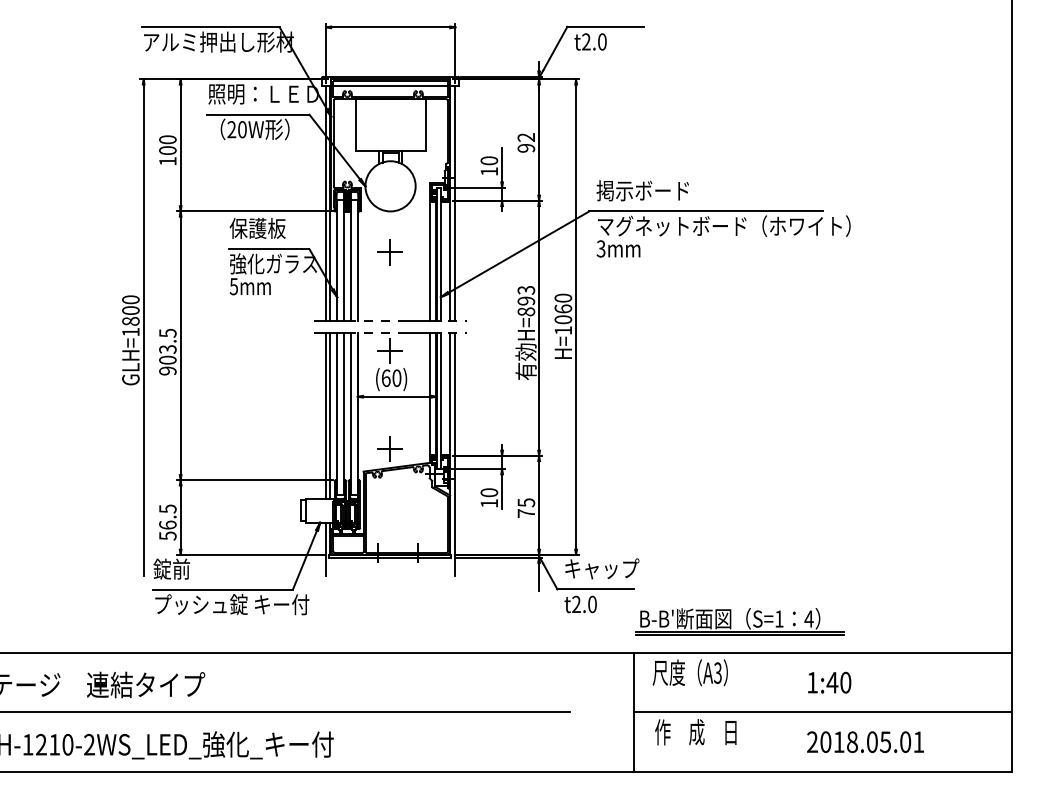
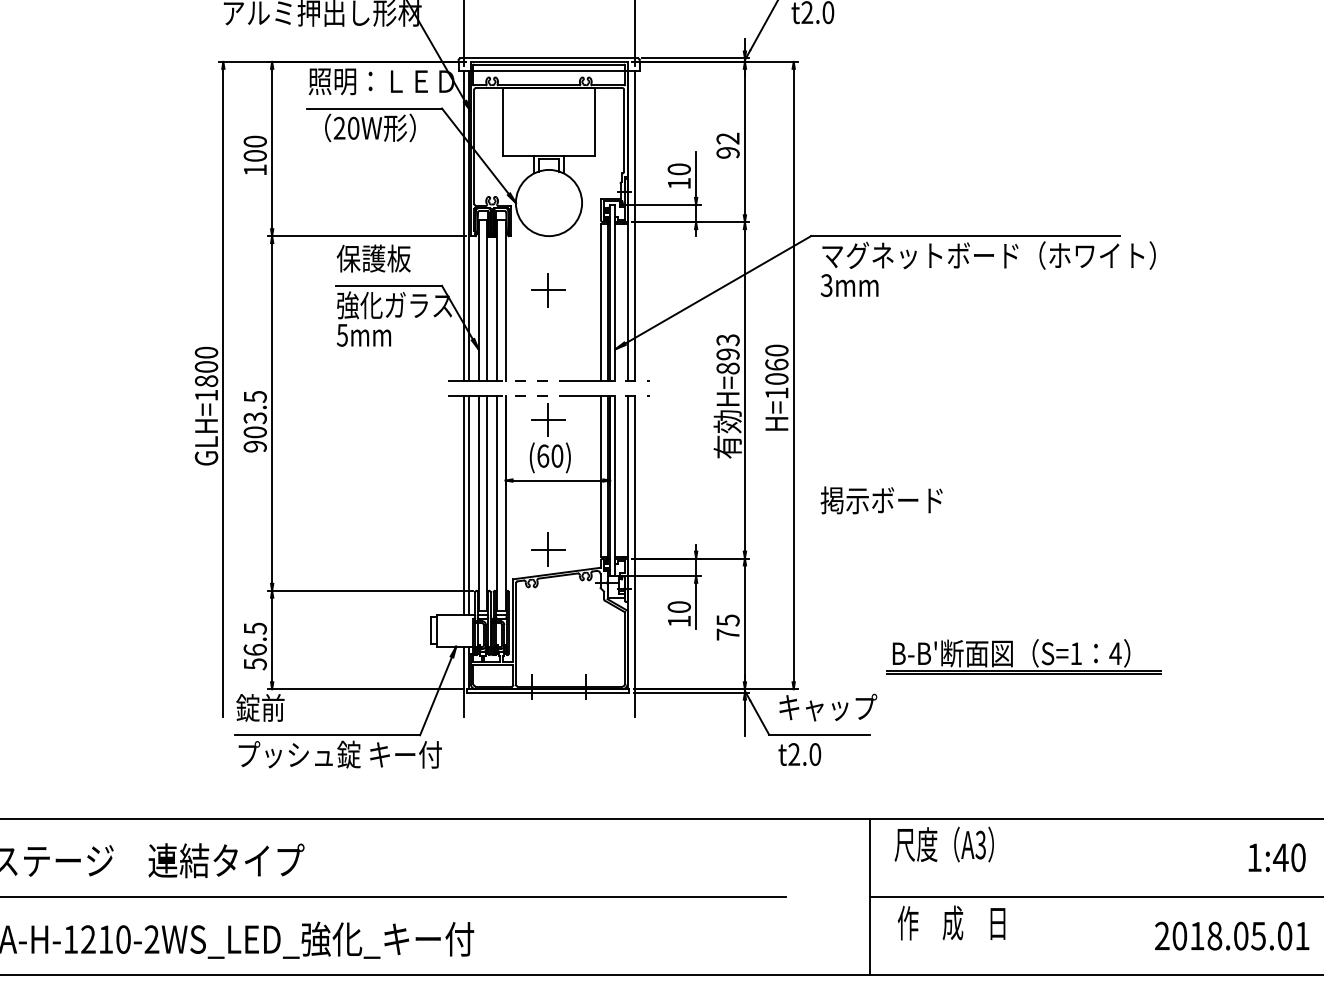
text: (642, 190) -> (881, 500), moved
part: (746, 621) -> (1032, 656), moved
text: (829, 682) -> (1276, 857), moved
text: (865, 742) -> (1232, 936), moved

